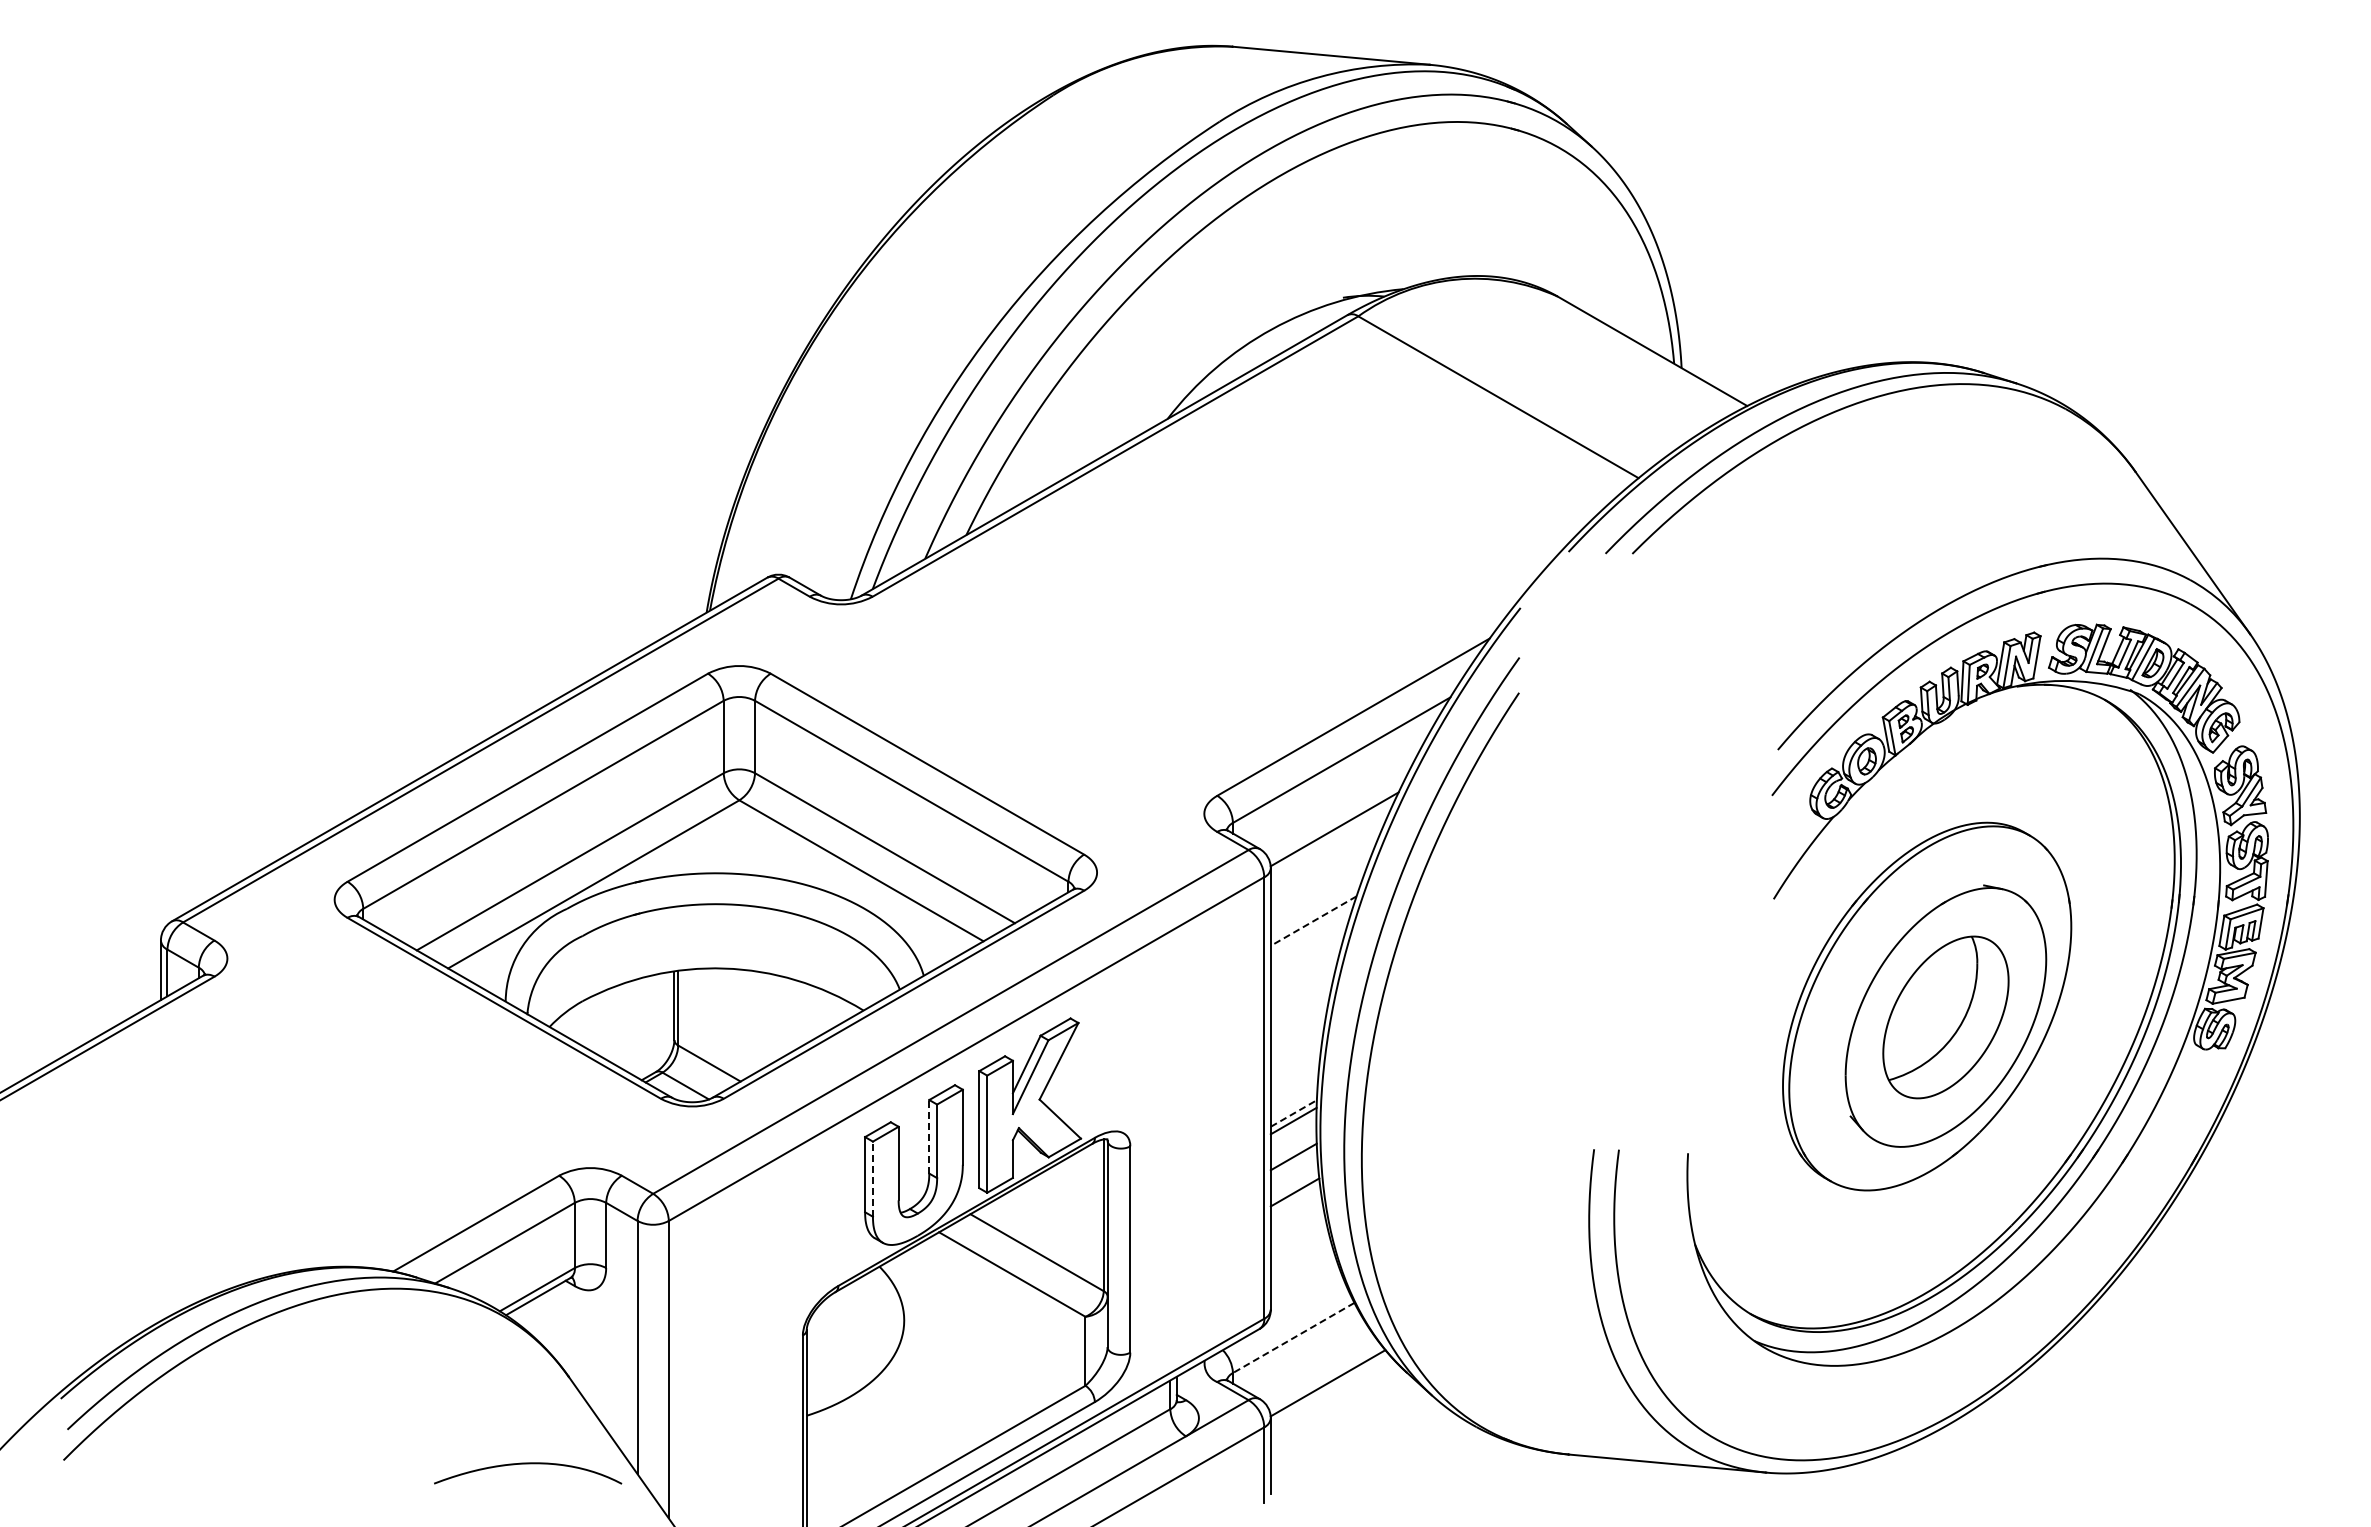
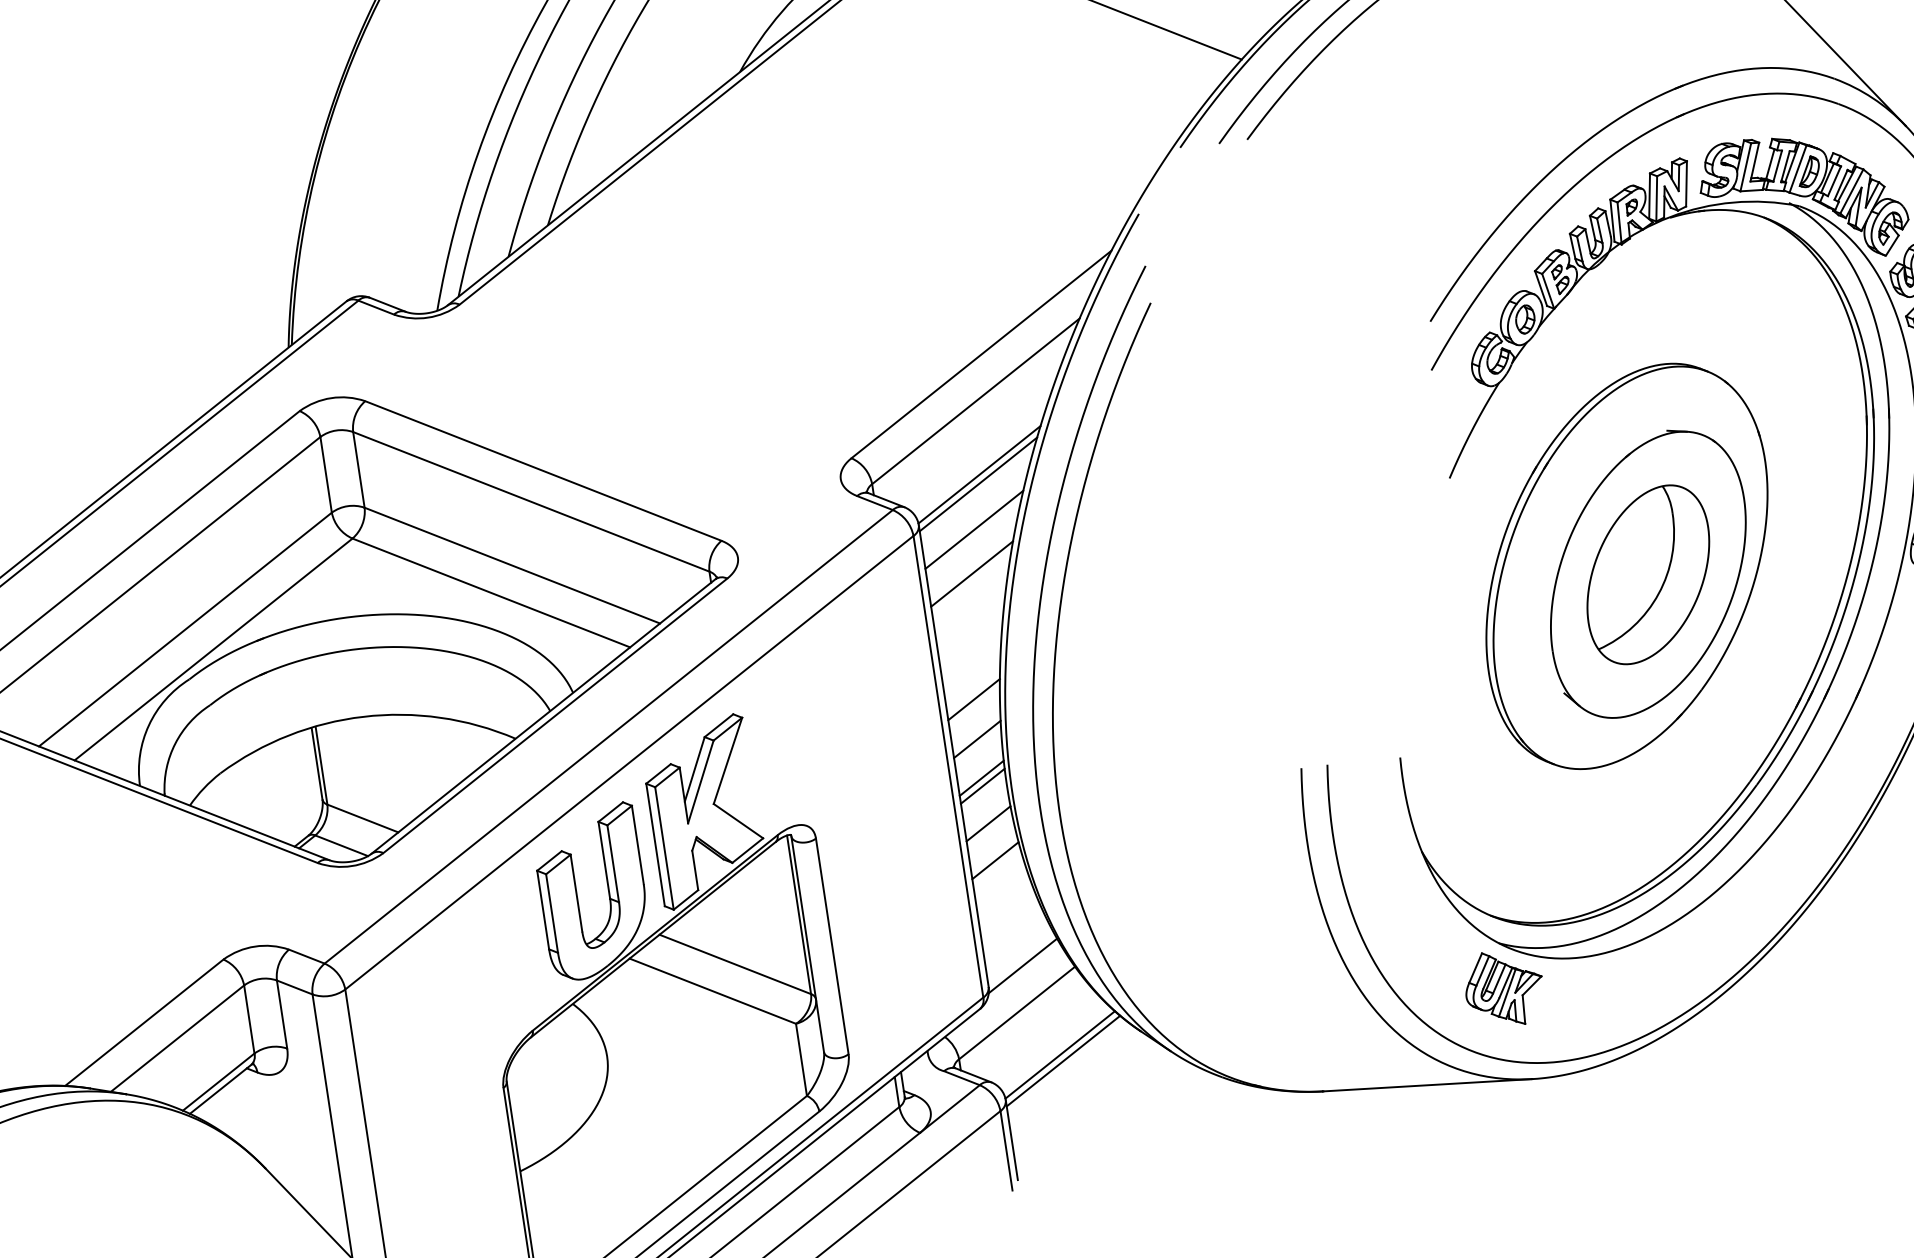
line: (1331, 837) -> (977, 483), added
line: (1321, 879) -> (973, 529), added
line: (1313, 921) -> (971, 574), dashed -> solid
line: (1297, 1038) -> (973, 699), added
line: (1294, 1076) -> (976, 739), added
line: (1293, 1113) -> (981, 778), dashed -> solid
line: (929, 1136) -> (604, 859), dashed -> solid
line: (872, 1179) -> (551, 913), dashed -> solid
line: (1305, 1294) -> (1022, 965), added
line: (1293, 1338) -> (1016, 1013), dashed -> solid
part: (1752, 1383) -> (1503, 988), added
line: (1329, 1389) -> (1062, 1061), added

